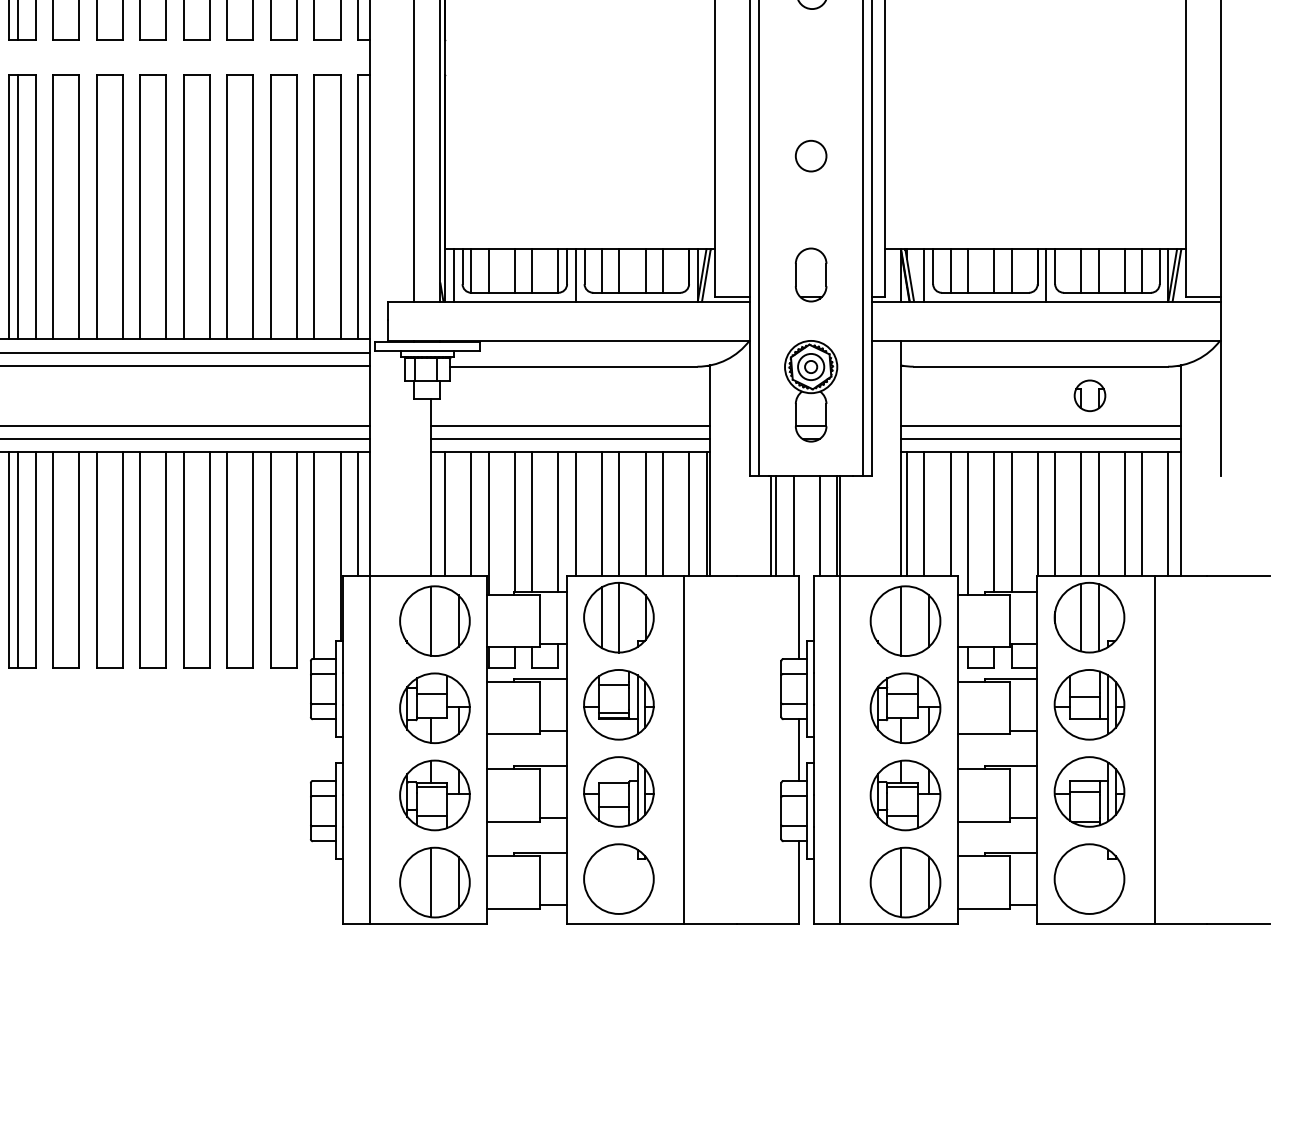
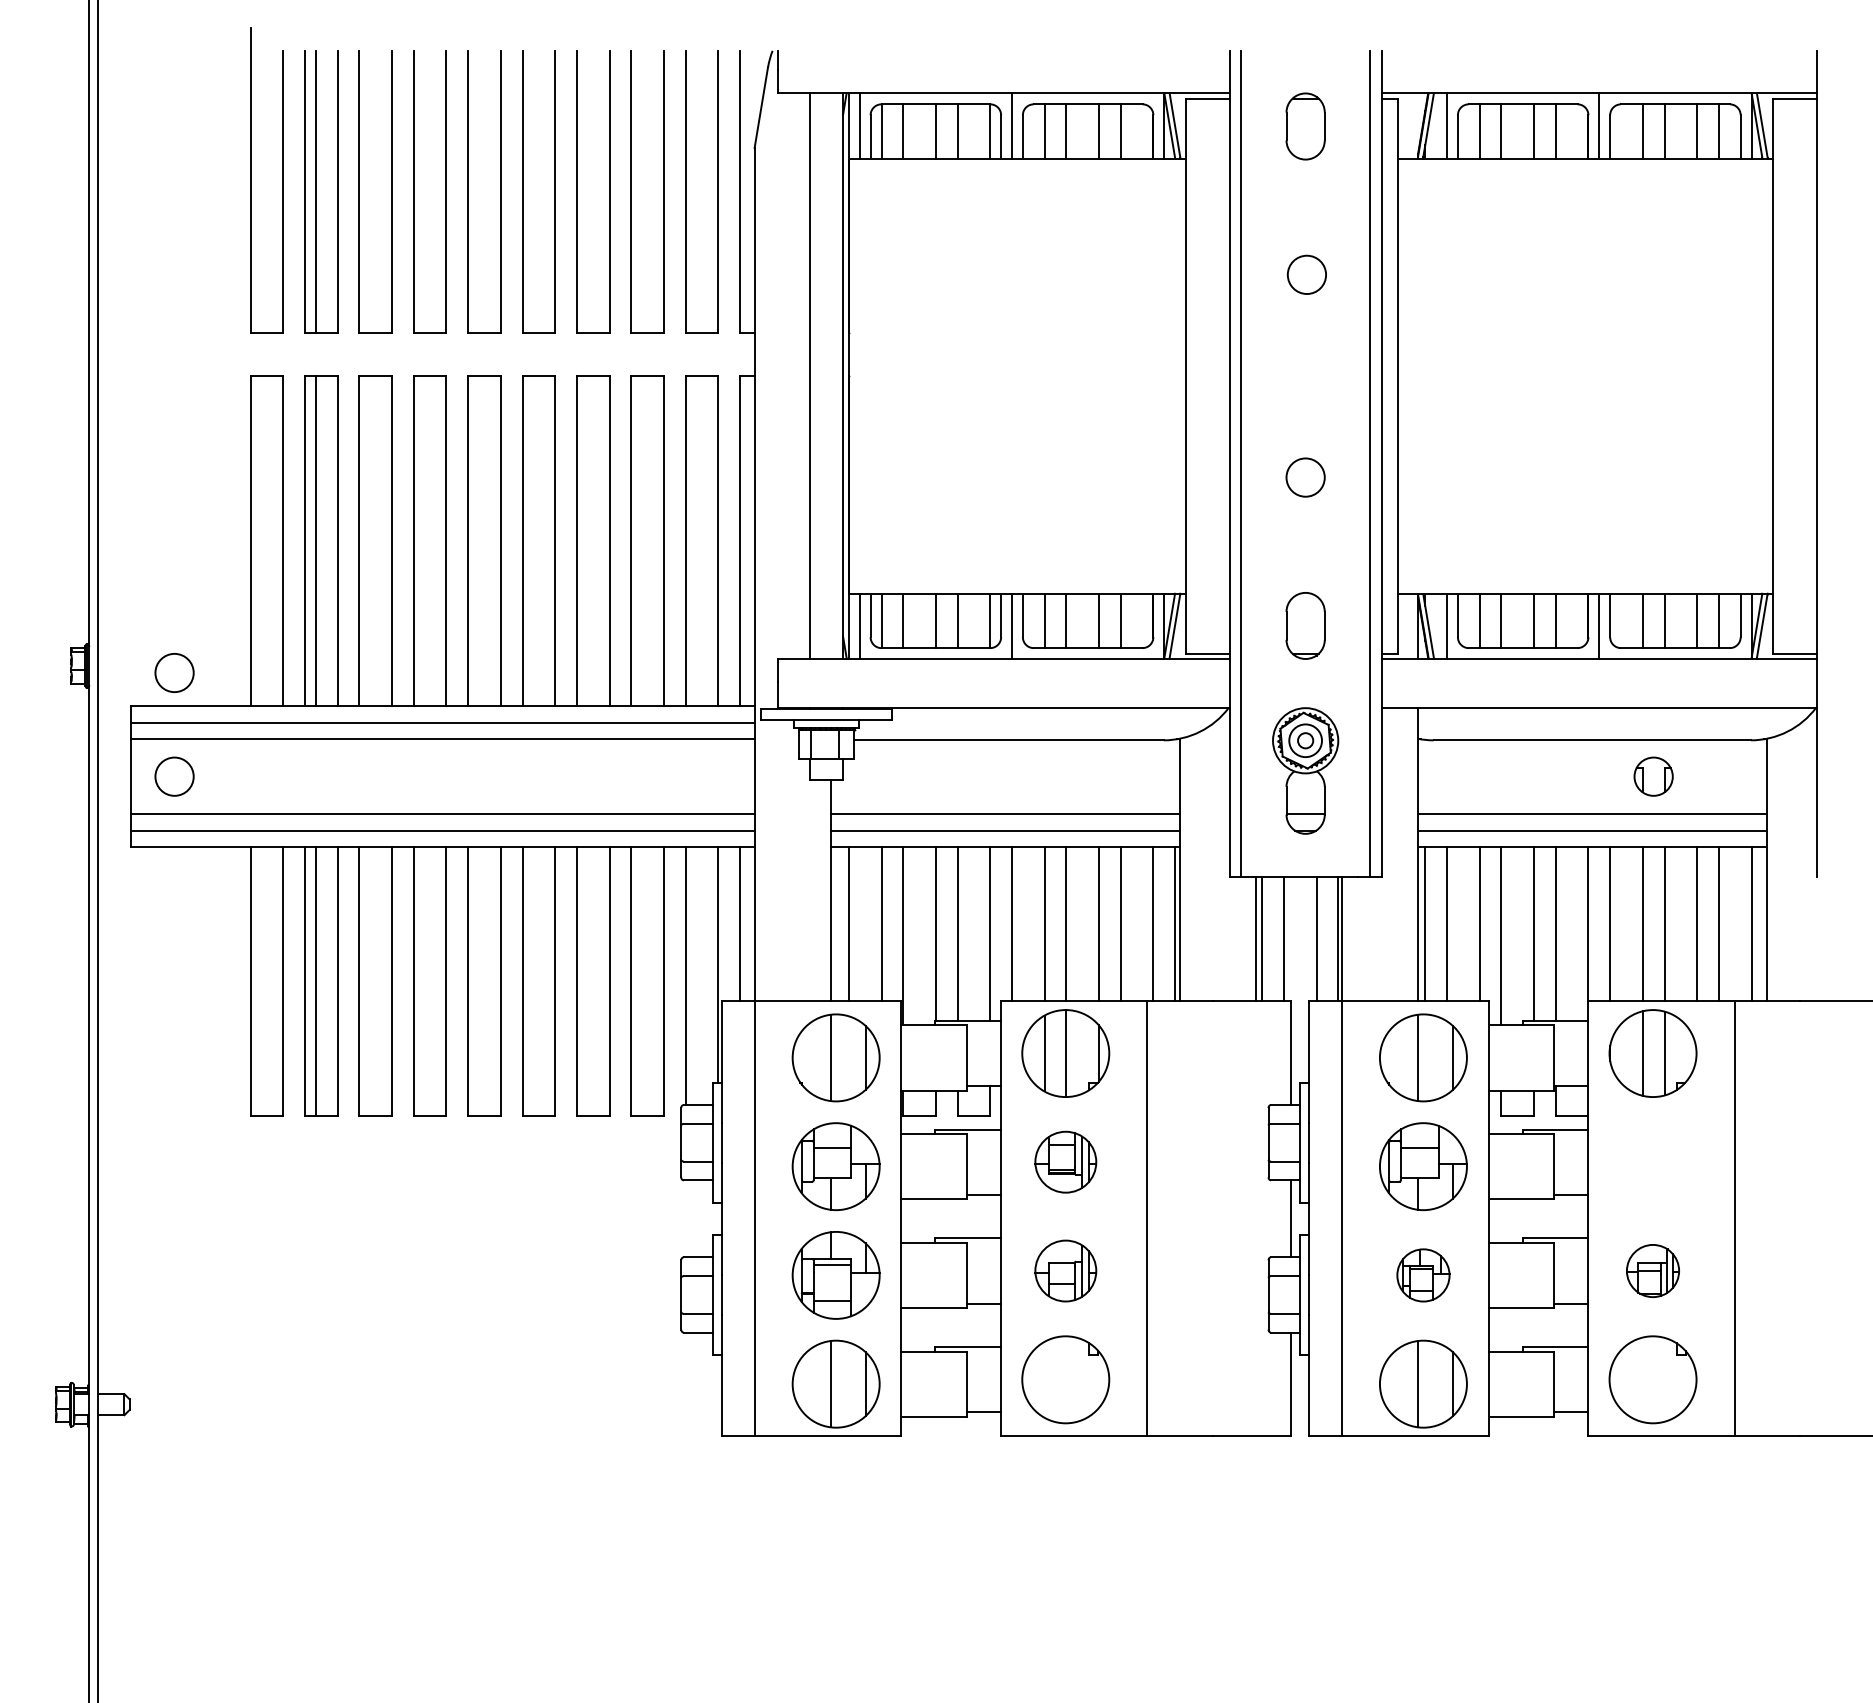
part: (618, 704) -> (1065, 1161), size x0.7
part: (1089, 704) -> (1652, 1161), removed
part: (618, 791) -> (1065, 1270), size x0.7
part: (1089, 791) -> (1652, 1270), size x0.6
part: (905, 795) -> (1423, 1275), size x0.6

